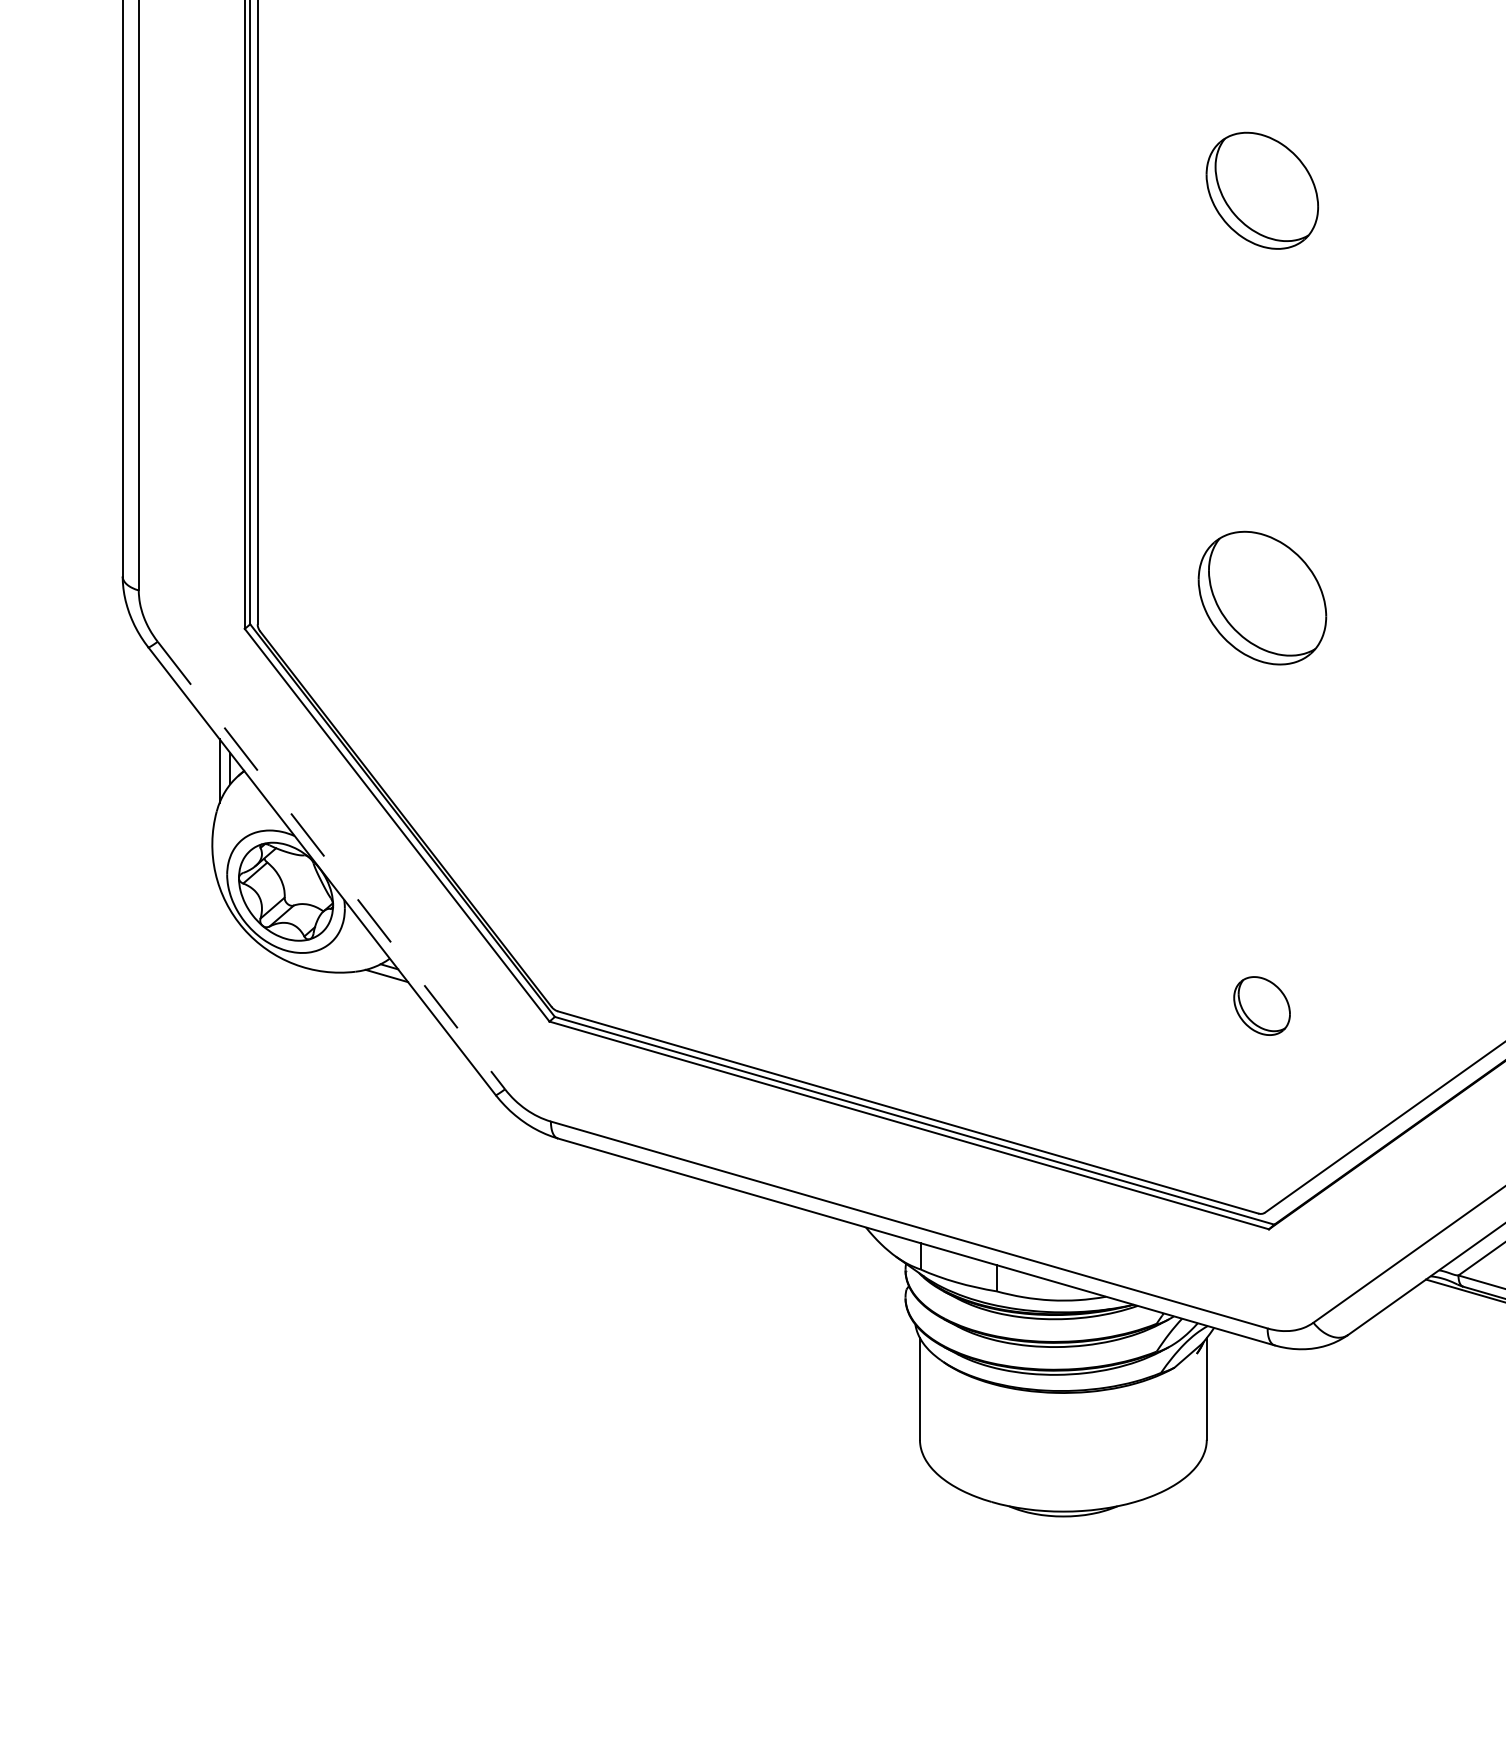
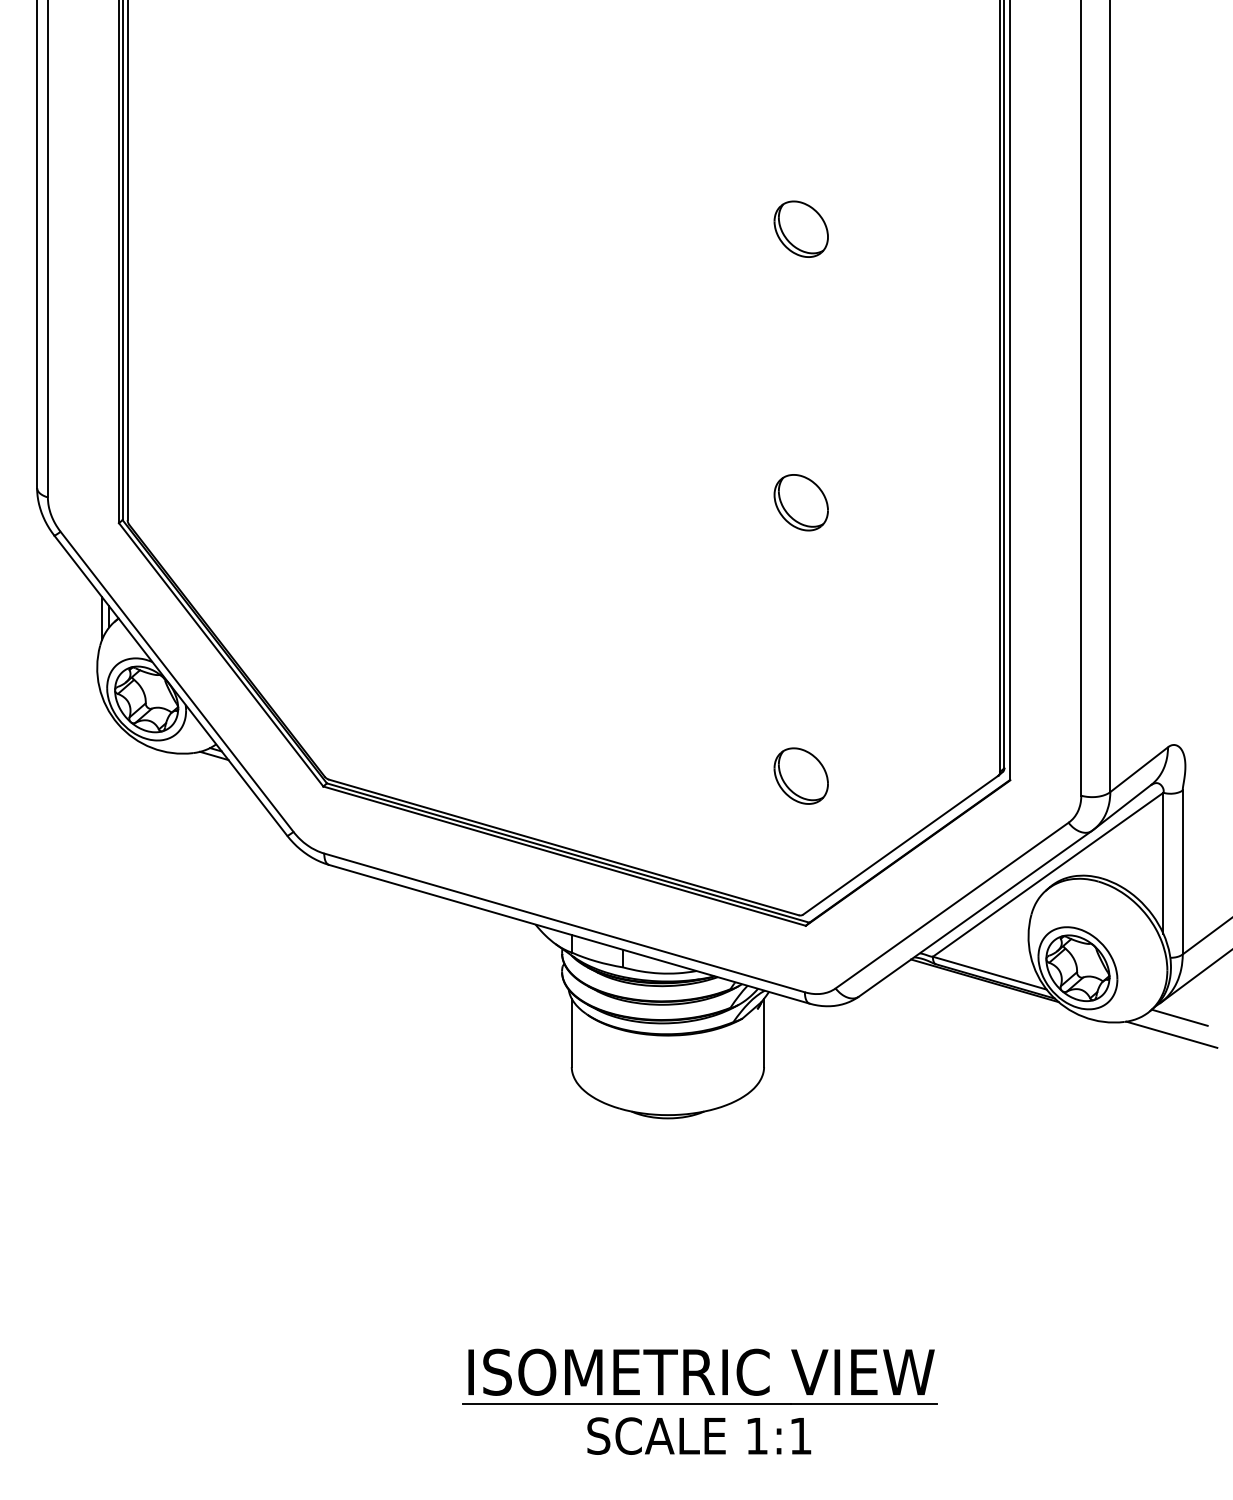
part: (1261, 189) -> (800, 228), size x0.71
part: (1261, 598) -> (800, 502), size x0.62
line: (332, 864) -> (177, 681), dashed -> solid
part: (1261, 1005) -> (800, 775), size x1.43

